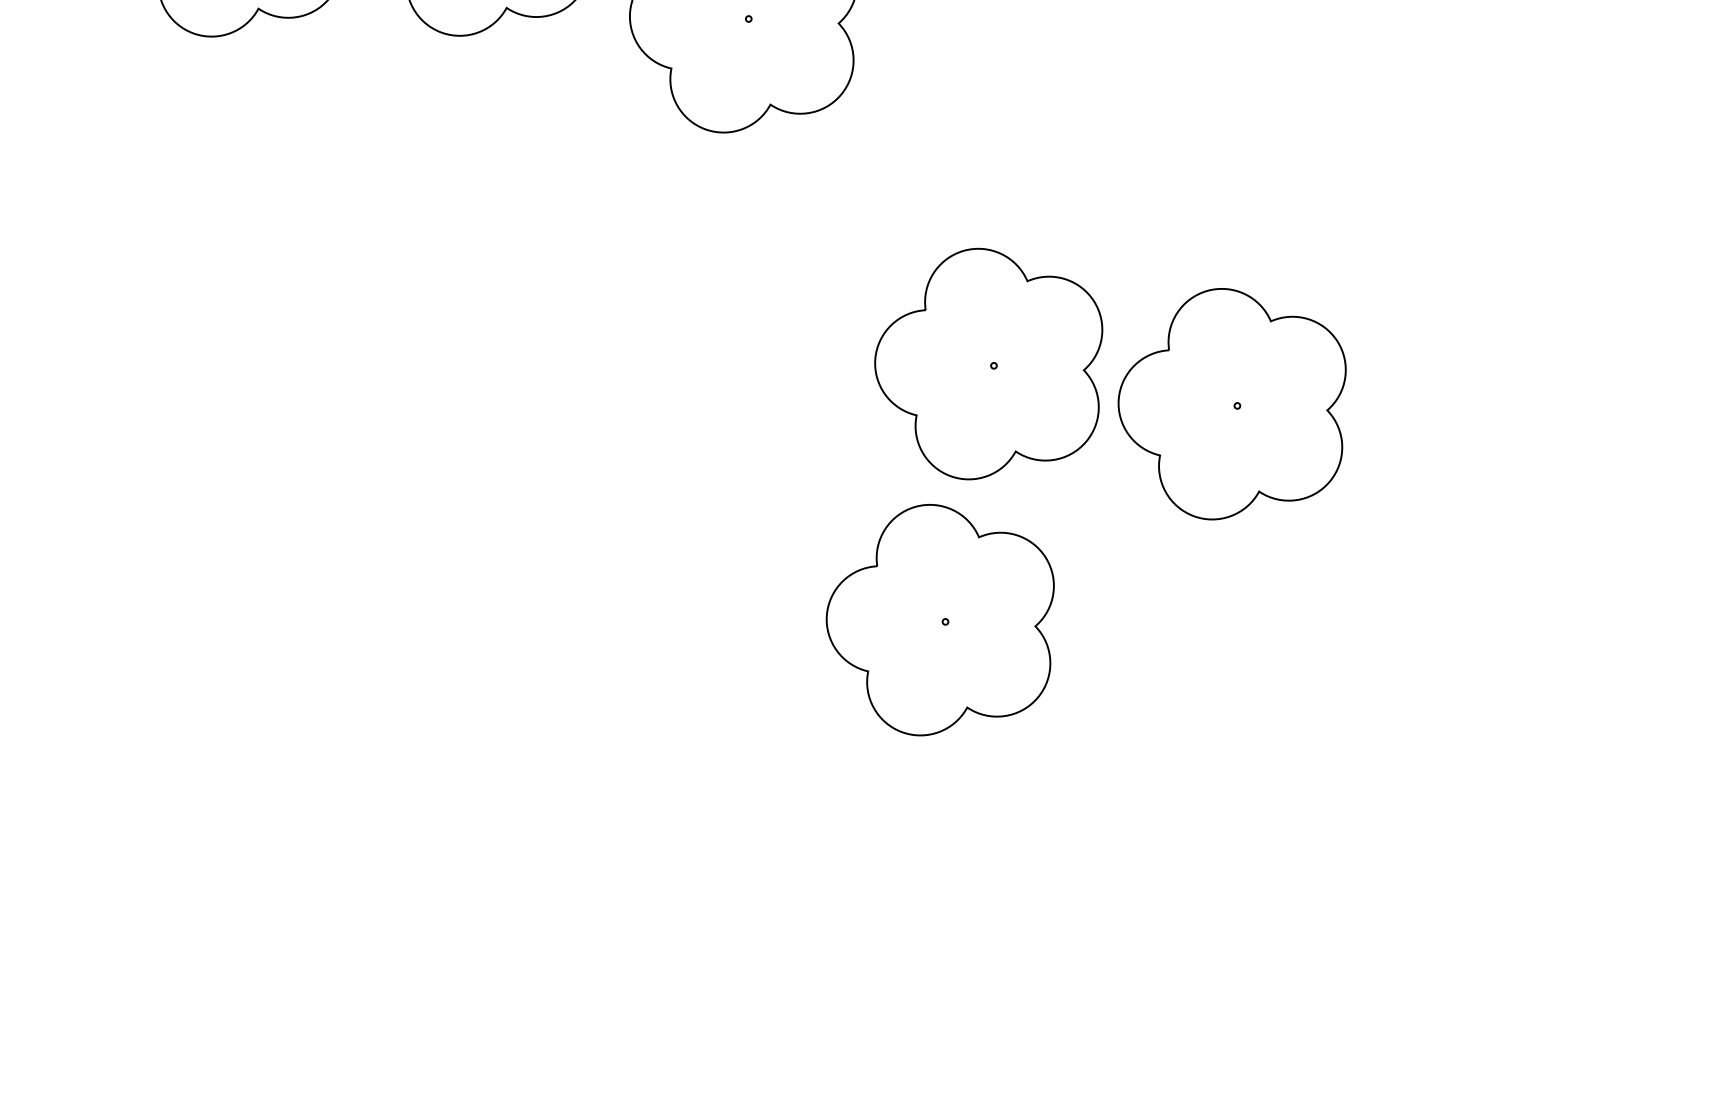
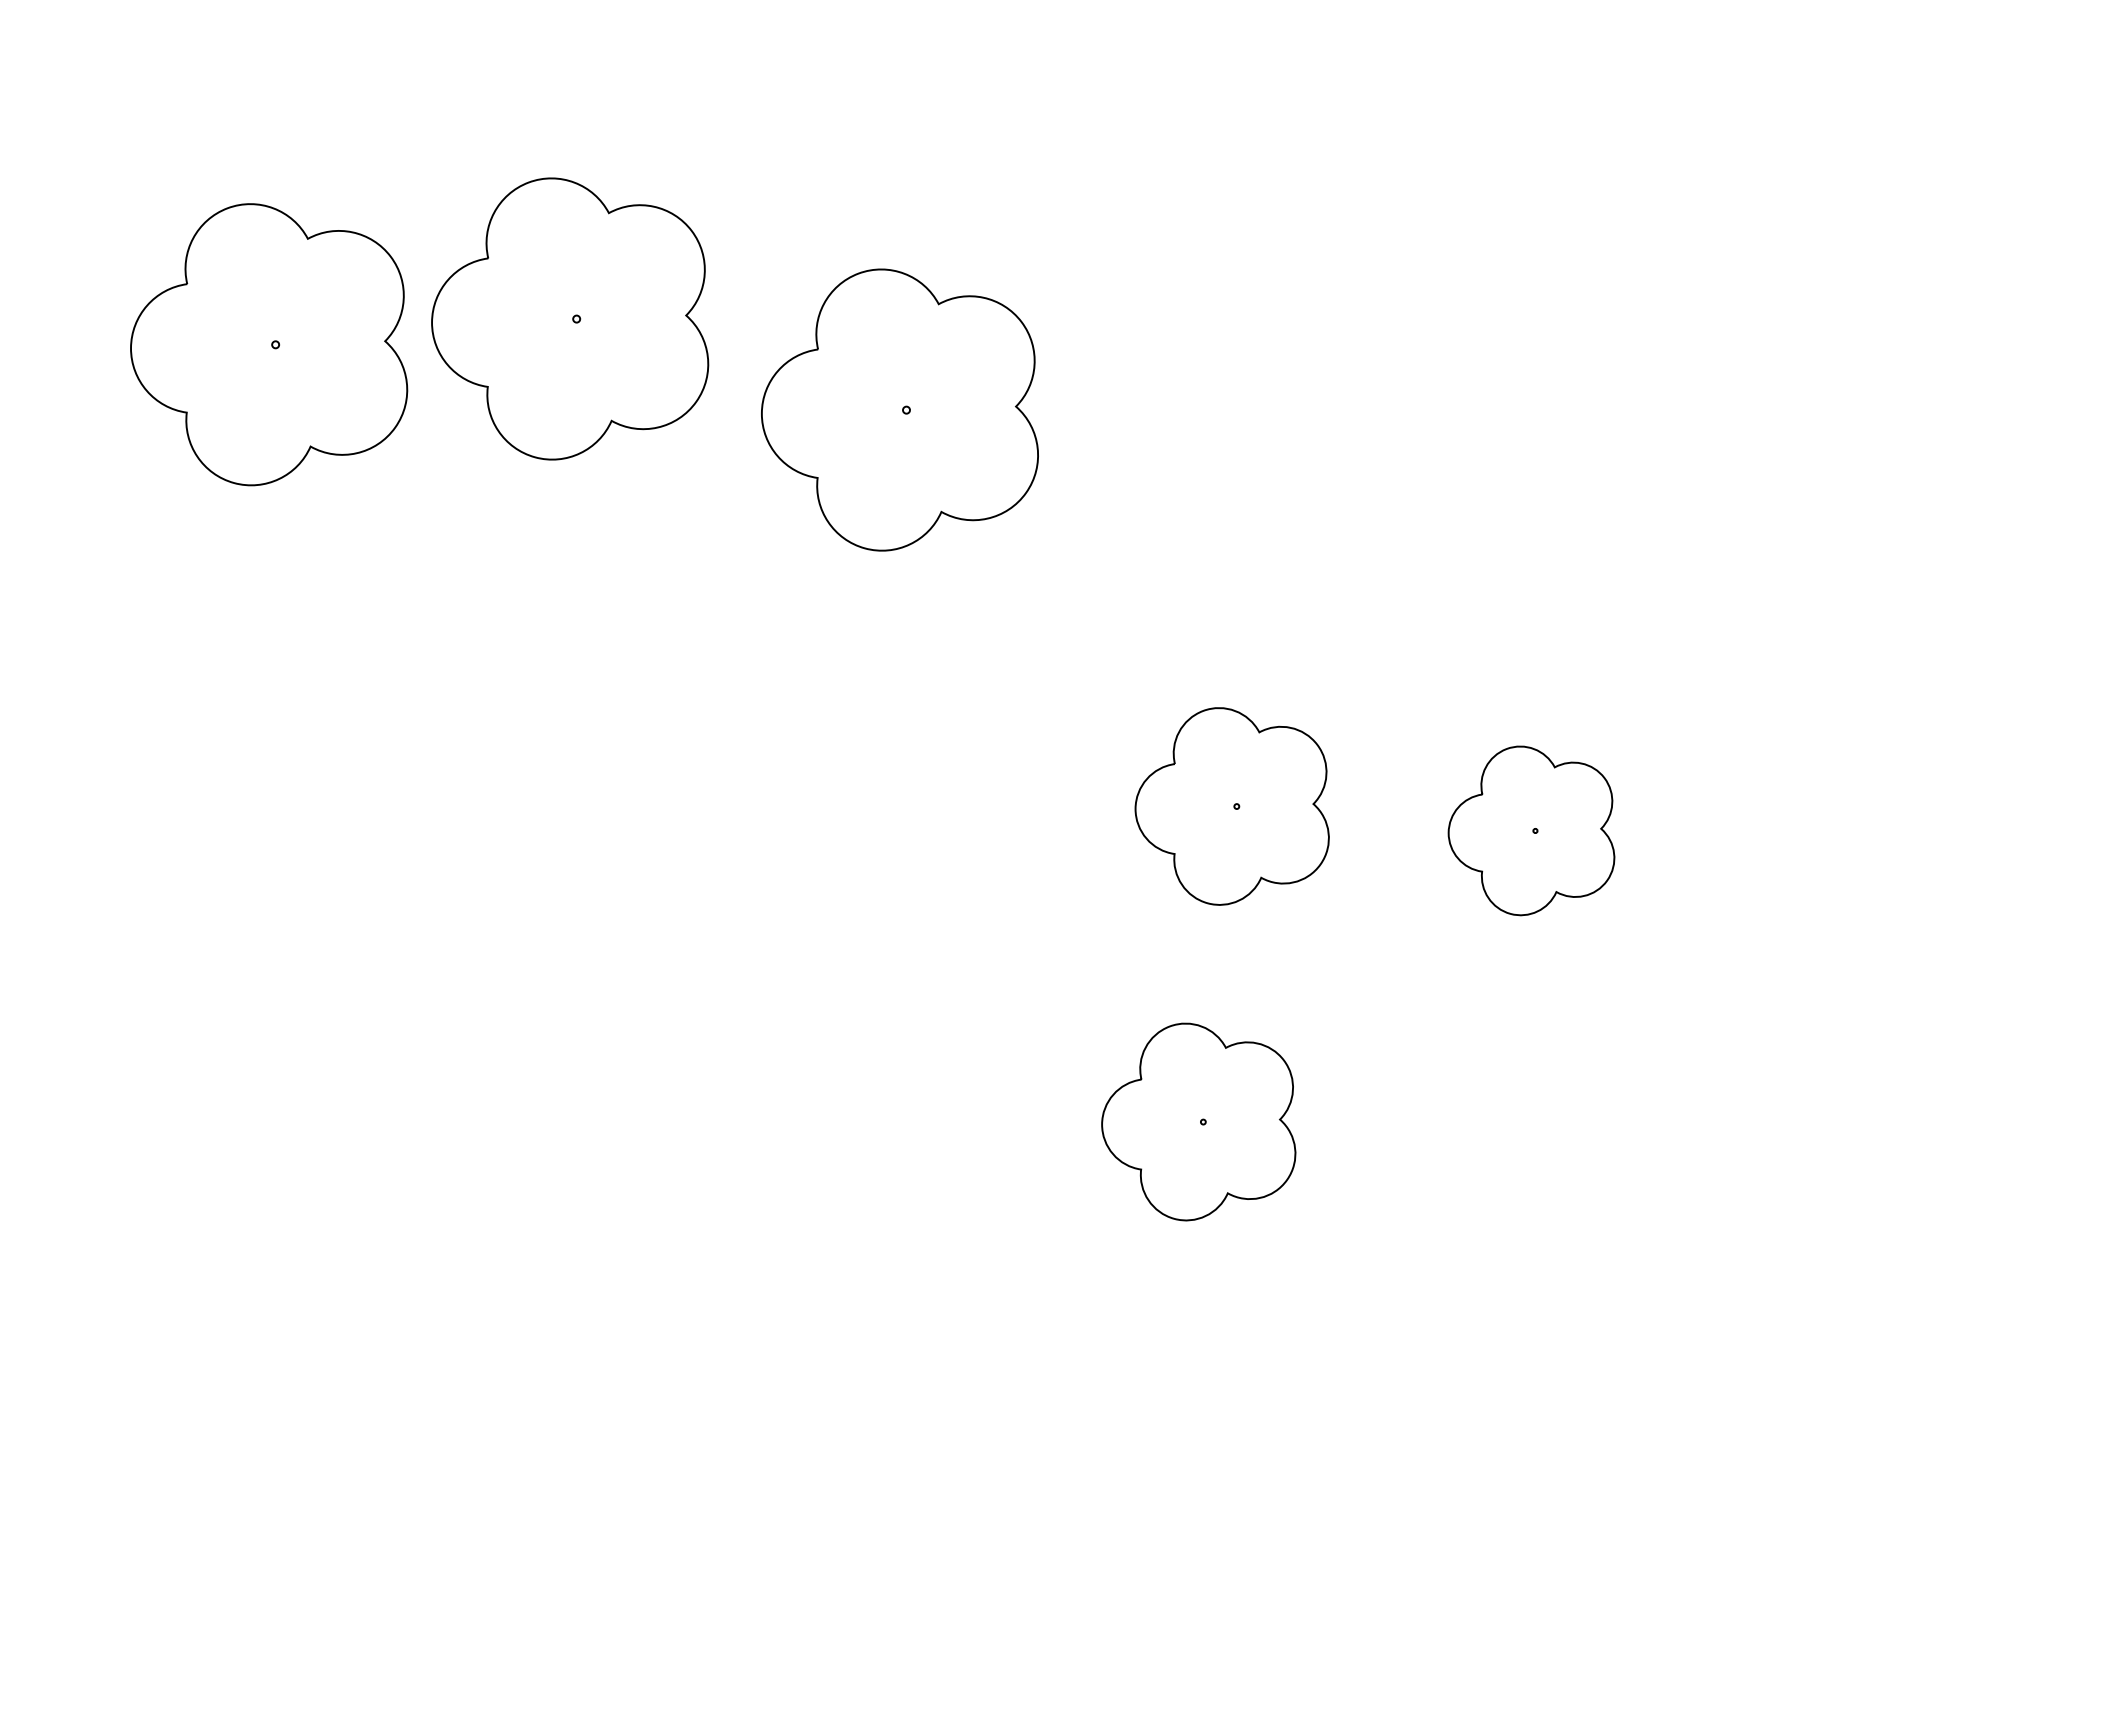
part: (988, 365) -> (1232, 806), size x0.7
part: (1232, 405) -> (1531, 830), size x0.6
part: (939, 620) -> (1198, 1121), size x0.7

